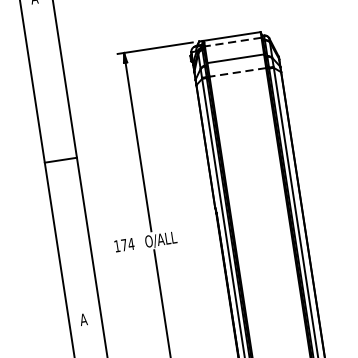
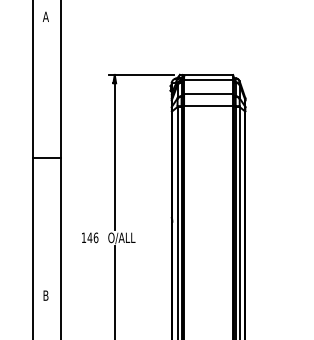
line: (232, 41) -> (208, 79), dashed -> solid
line: (237, 72) -> (208, 106), dashed -> solid
text: (127, 244) -> (92, 237), 174 -> 146
text: (83, 319) -> (45, 295), A -> B

